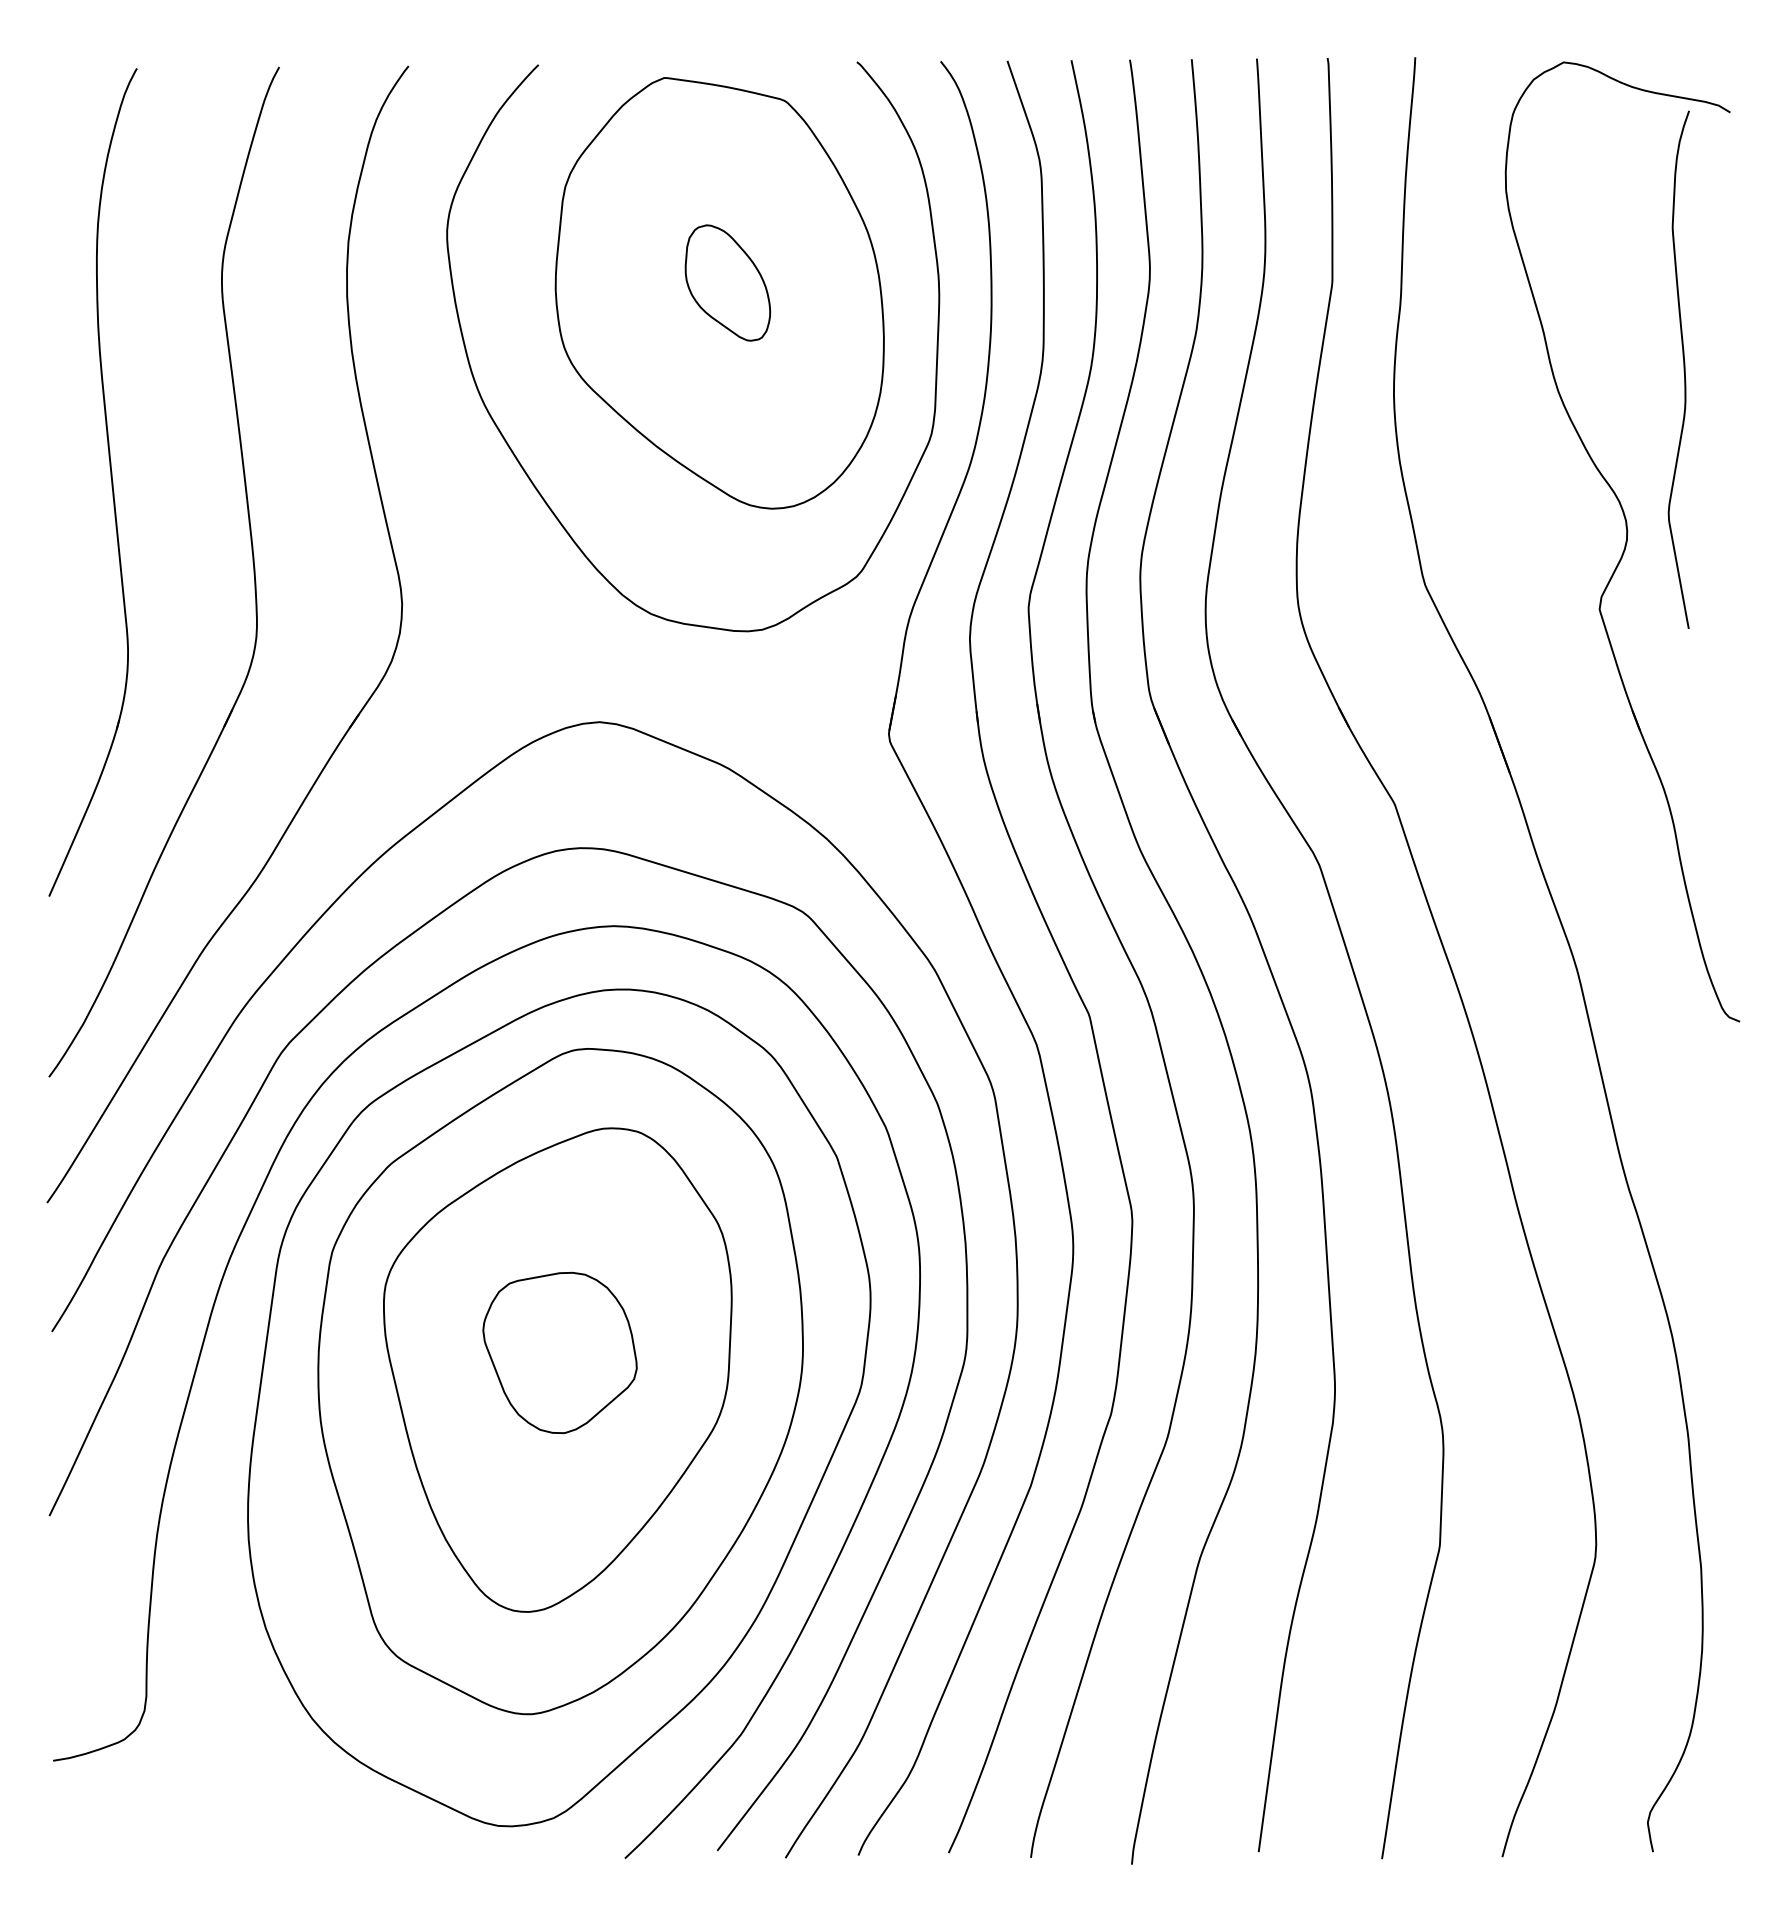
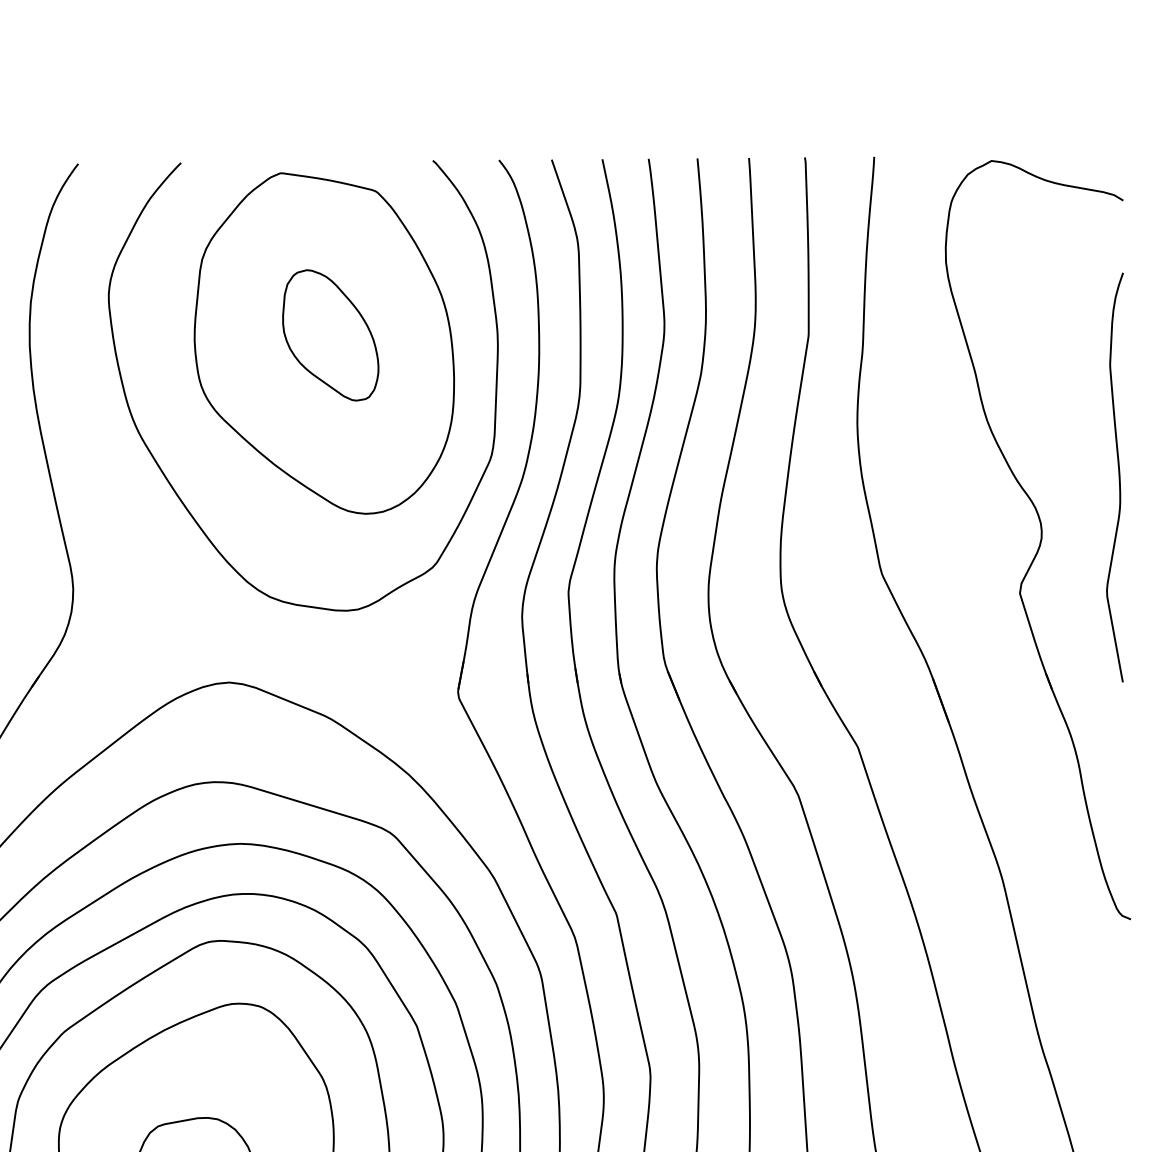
part: (727, 282) -> (330, 334), size x1.43
curve: (1683, 369) -> (1118, 477), moved

